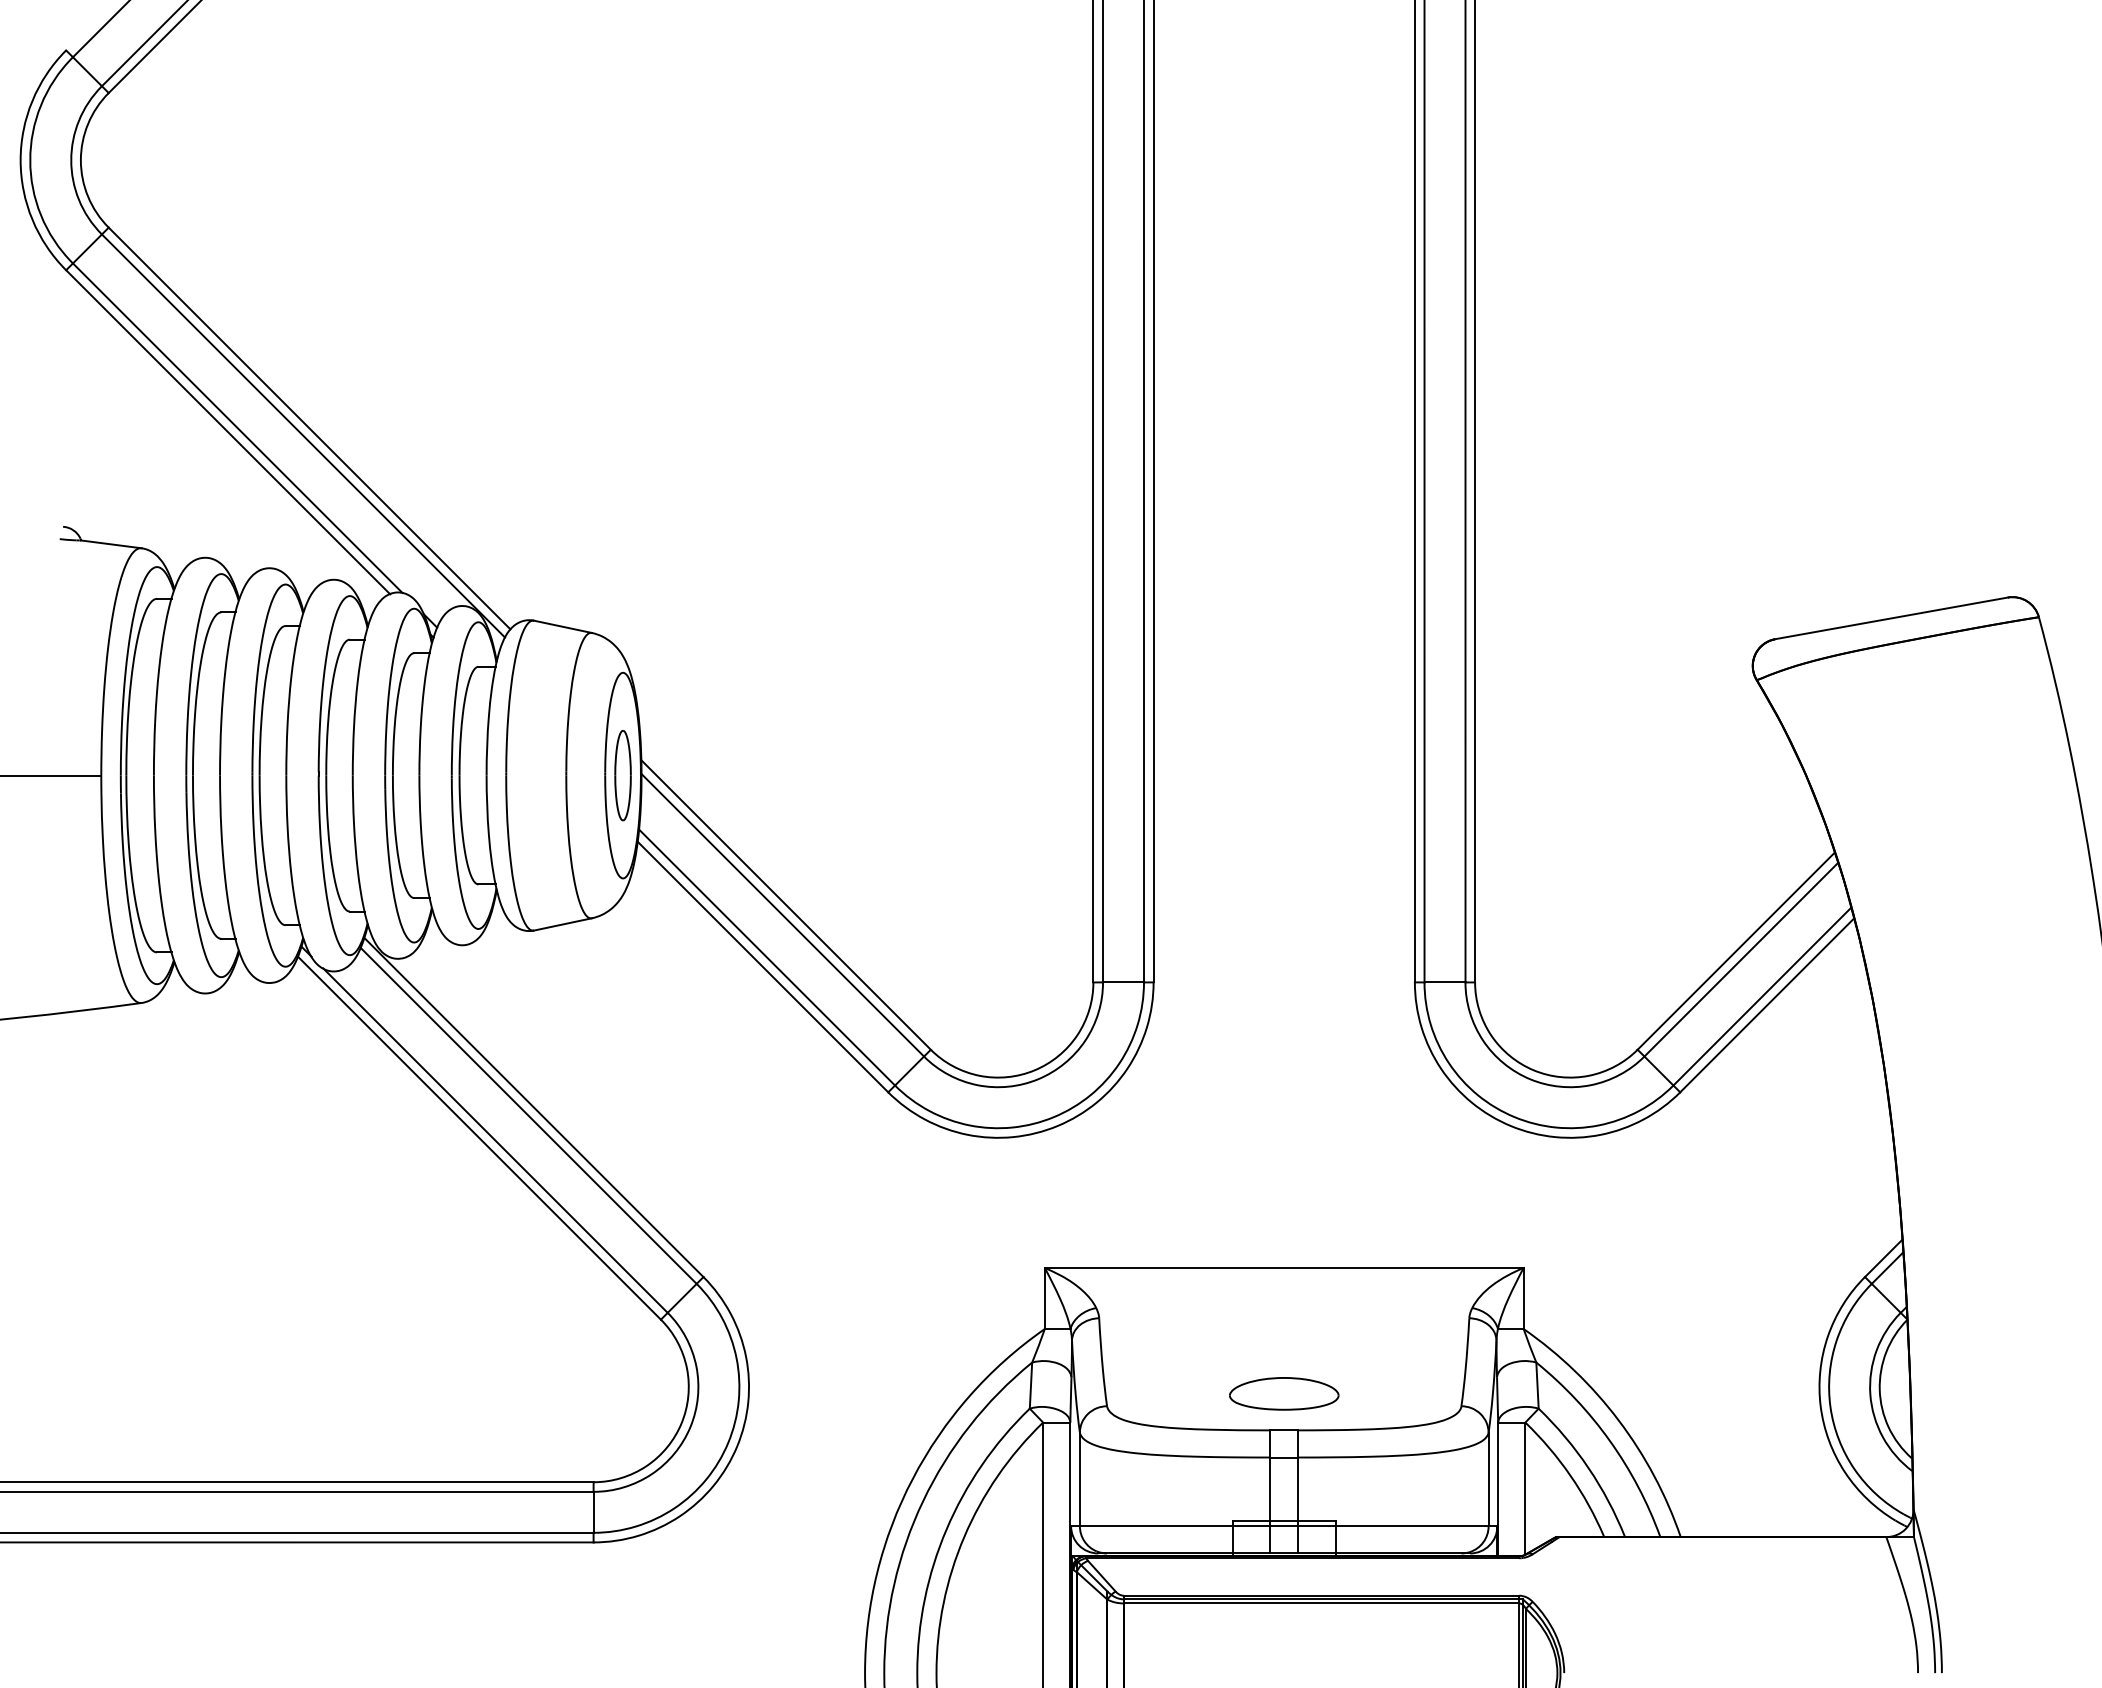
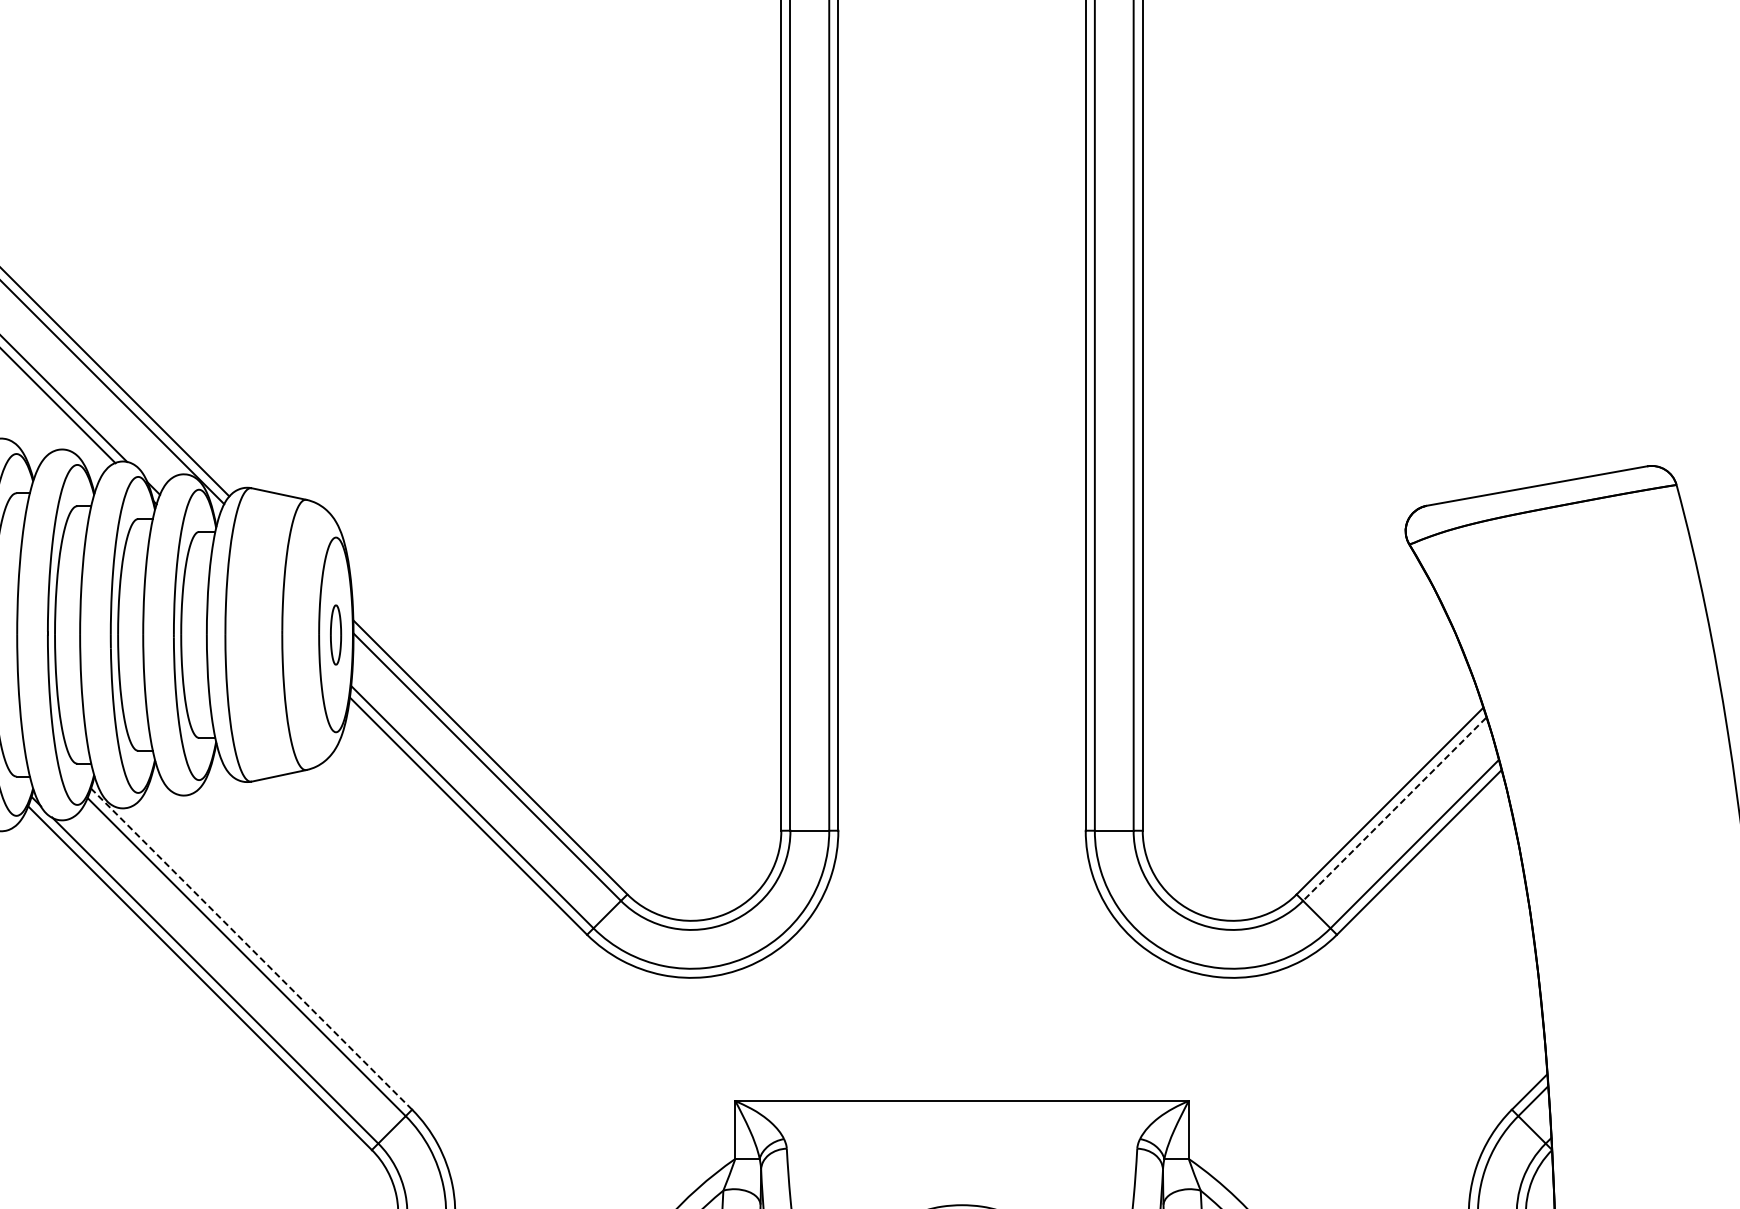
part: (622, 775) -> (335, 634), size x0.7
line: (1741, 959) -> (1394, 809), solid -> dashed
line: (533, 1107) -> (251, 949), solid -> dashed

